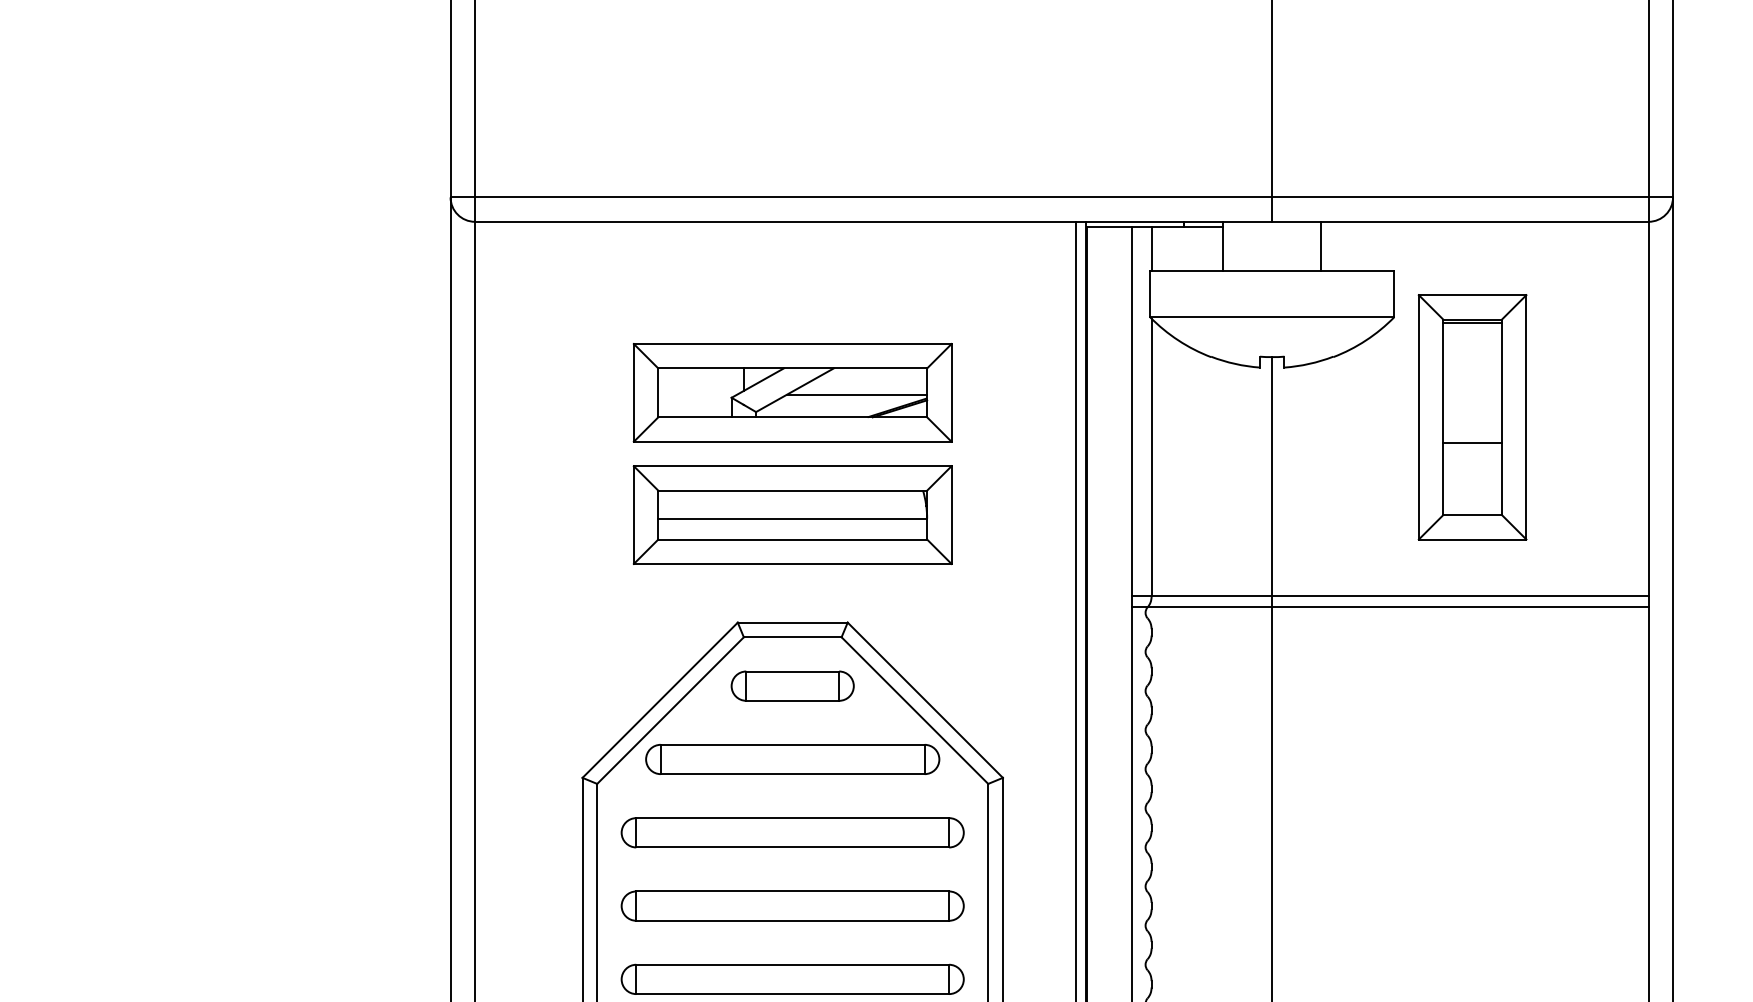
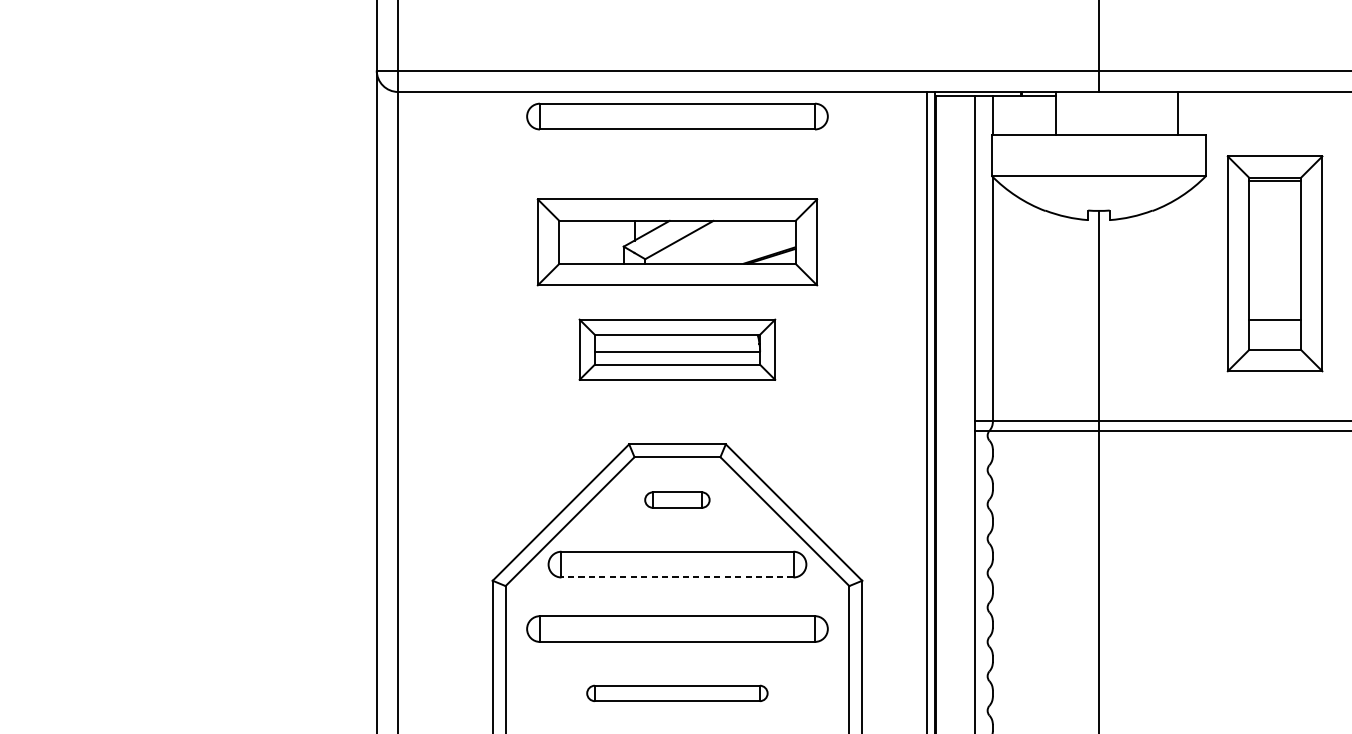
line: (1321, 245) -> (1178, 112), moved
part: (792, 249) -> (677, 116), added
line: (857, 394) -> (734, 243), removed
line: (1472, 443) -> (1275, 320), moved
part: (792, 514) -> (677, 349), size x0.7
part: (792, 685) -> (677, 499), size x0.6
line: (792, 774) -> (677, 577), solid -> dashed
part: (792, 905) -> (677, 692), size x0.6

